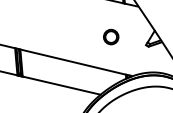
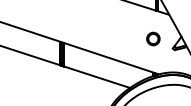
part: (111, 36) -> (153, 38), moved

